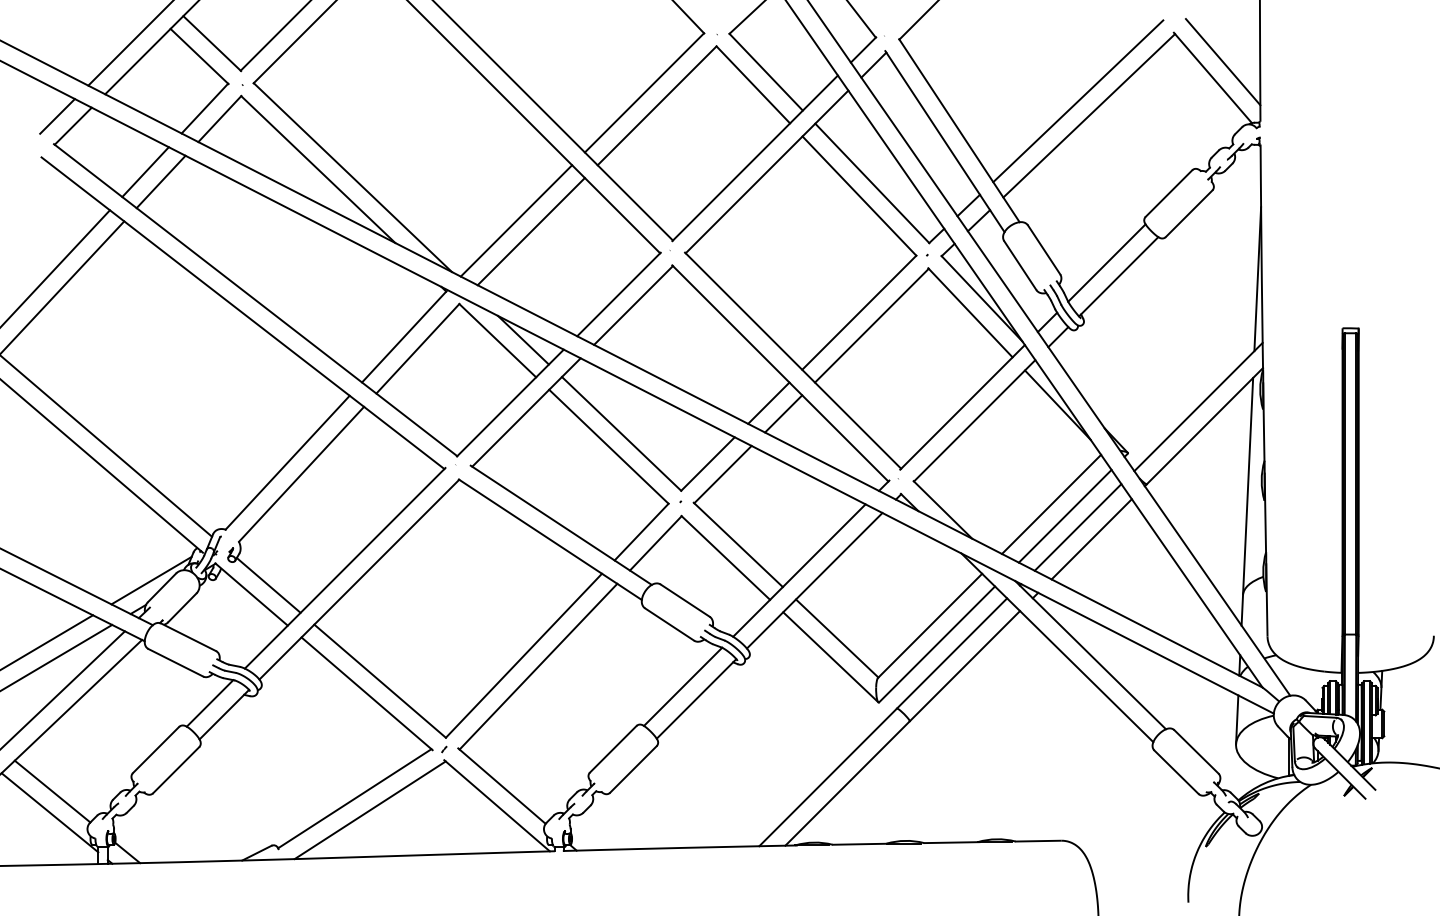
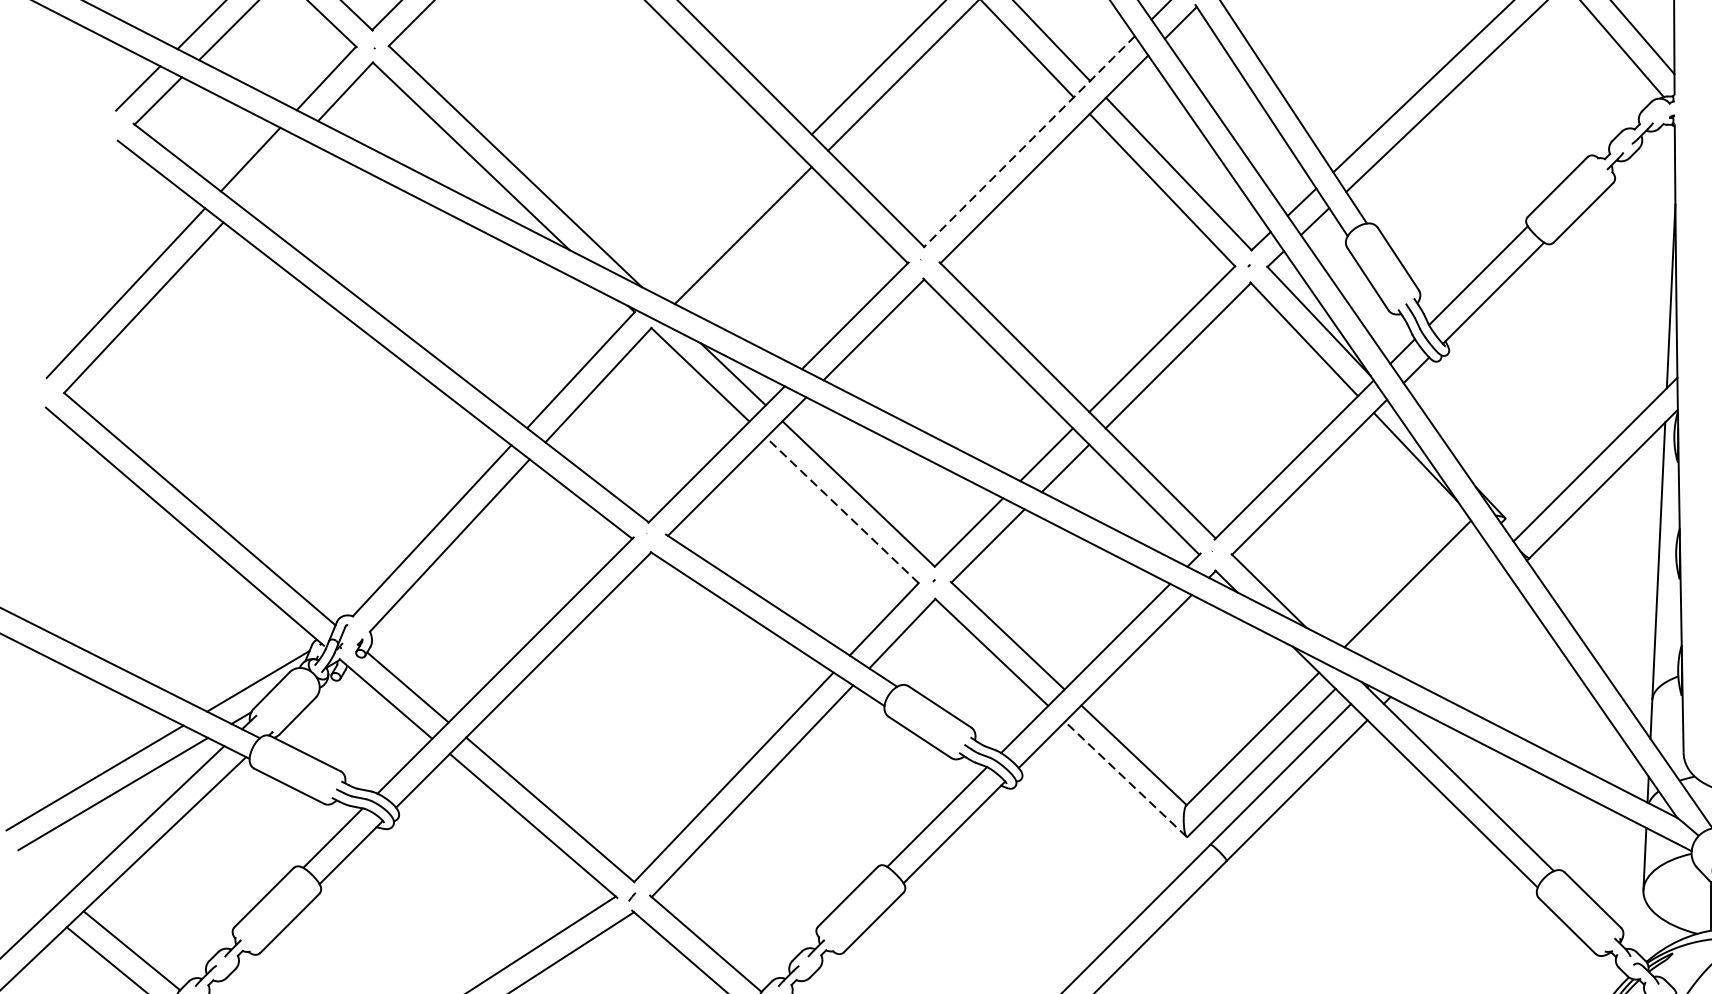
line: (754, 158) -> (1028, 142), solid -> dashed
line: (160, 181) -> (269, 171), removed
line: (516, 220) -> (724, 221), removed
line: (608, 446) -> (841, 510), solid -> dashed
line: (1064, 515) -> (1424, 598), removed
line: (1077, 527) -> (1440, 613), removed
line: (1091, 539) -> (1458, 628), removed
line: (830, 656) -> (1125, 778), solid -> dashed

